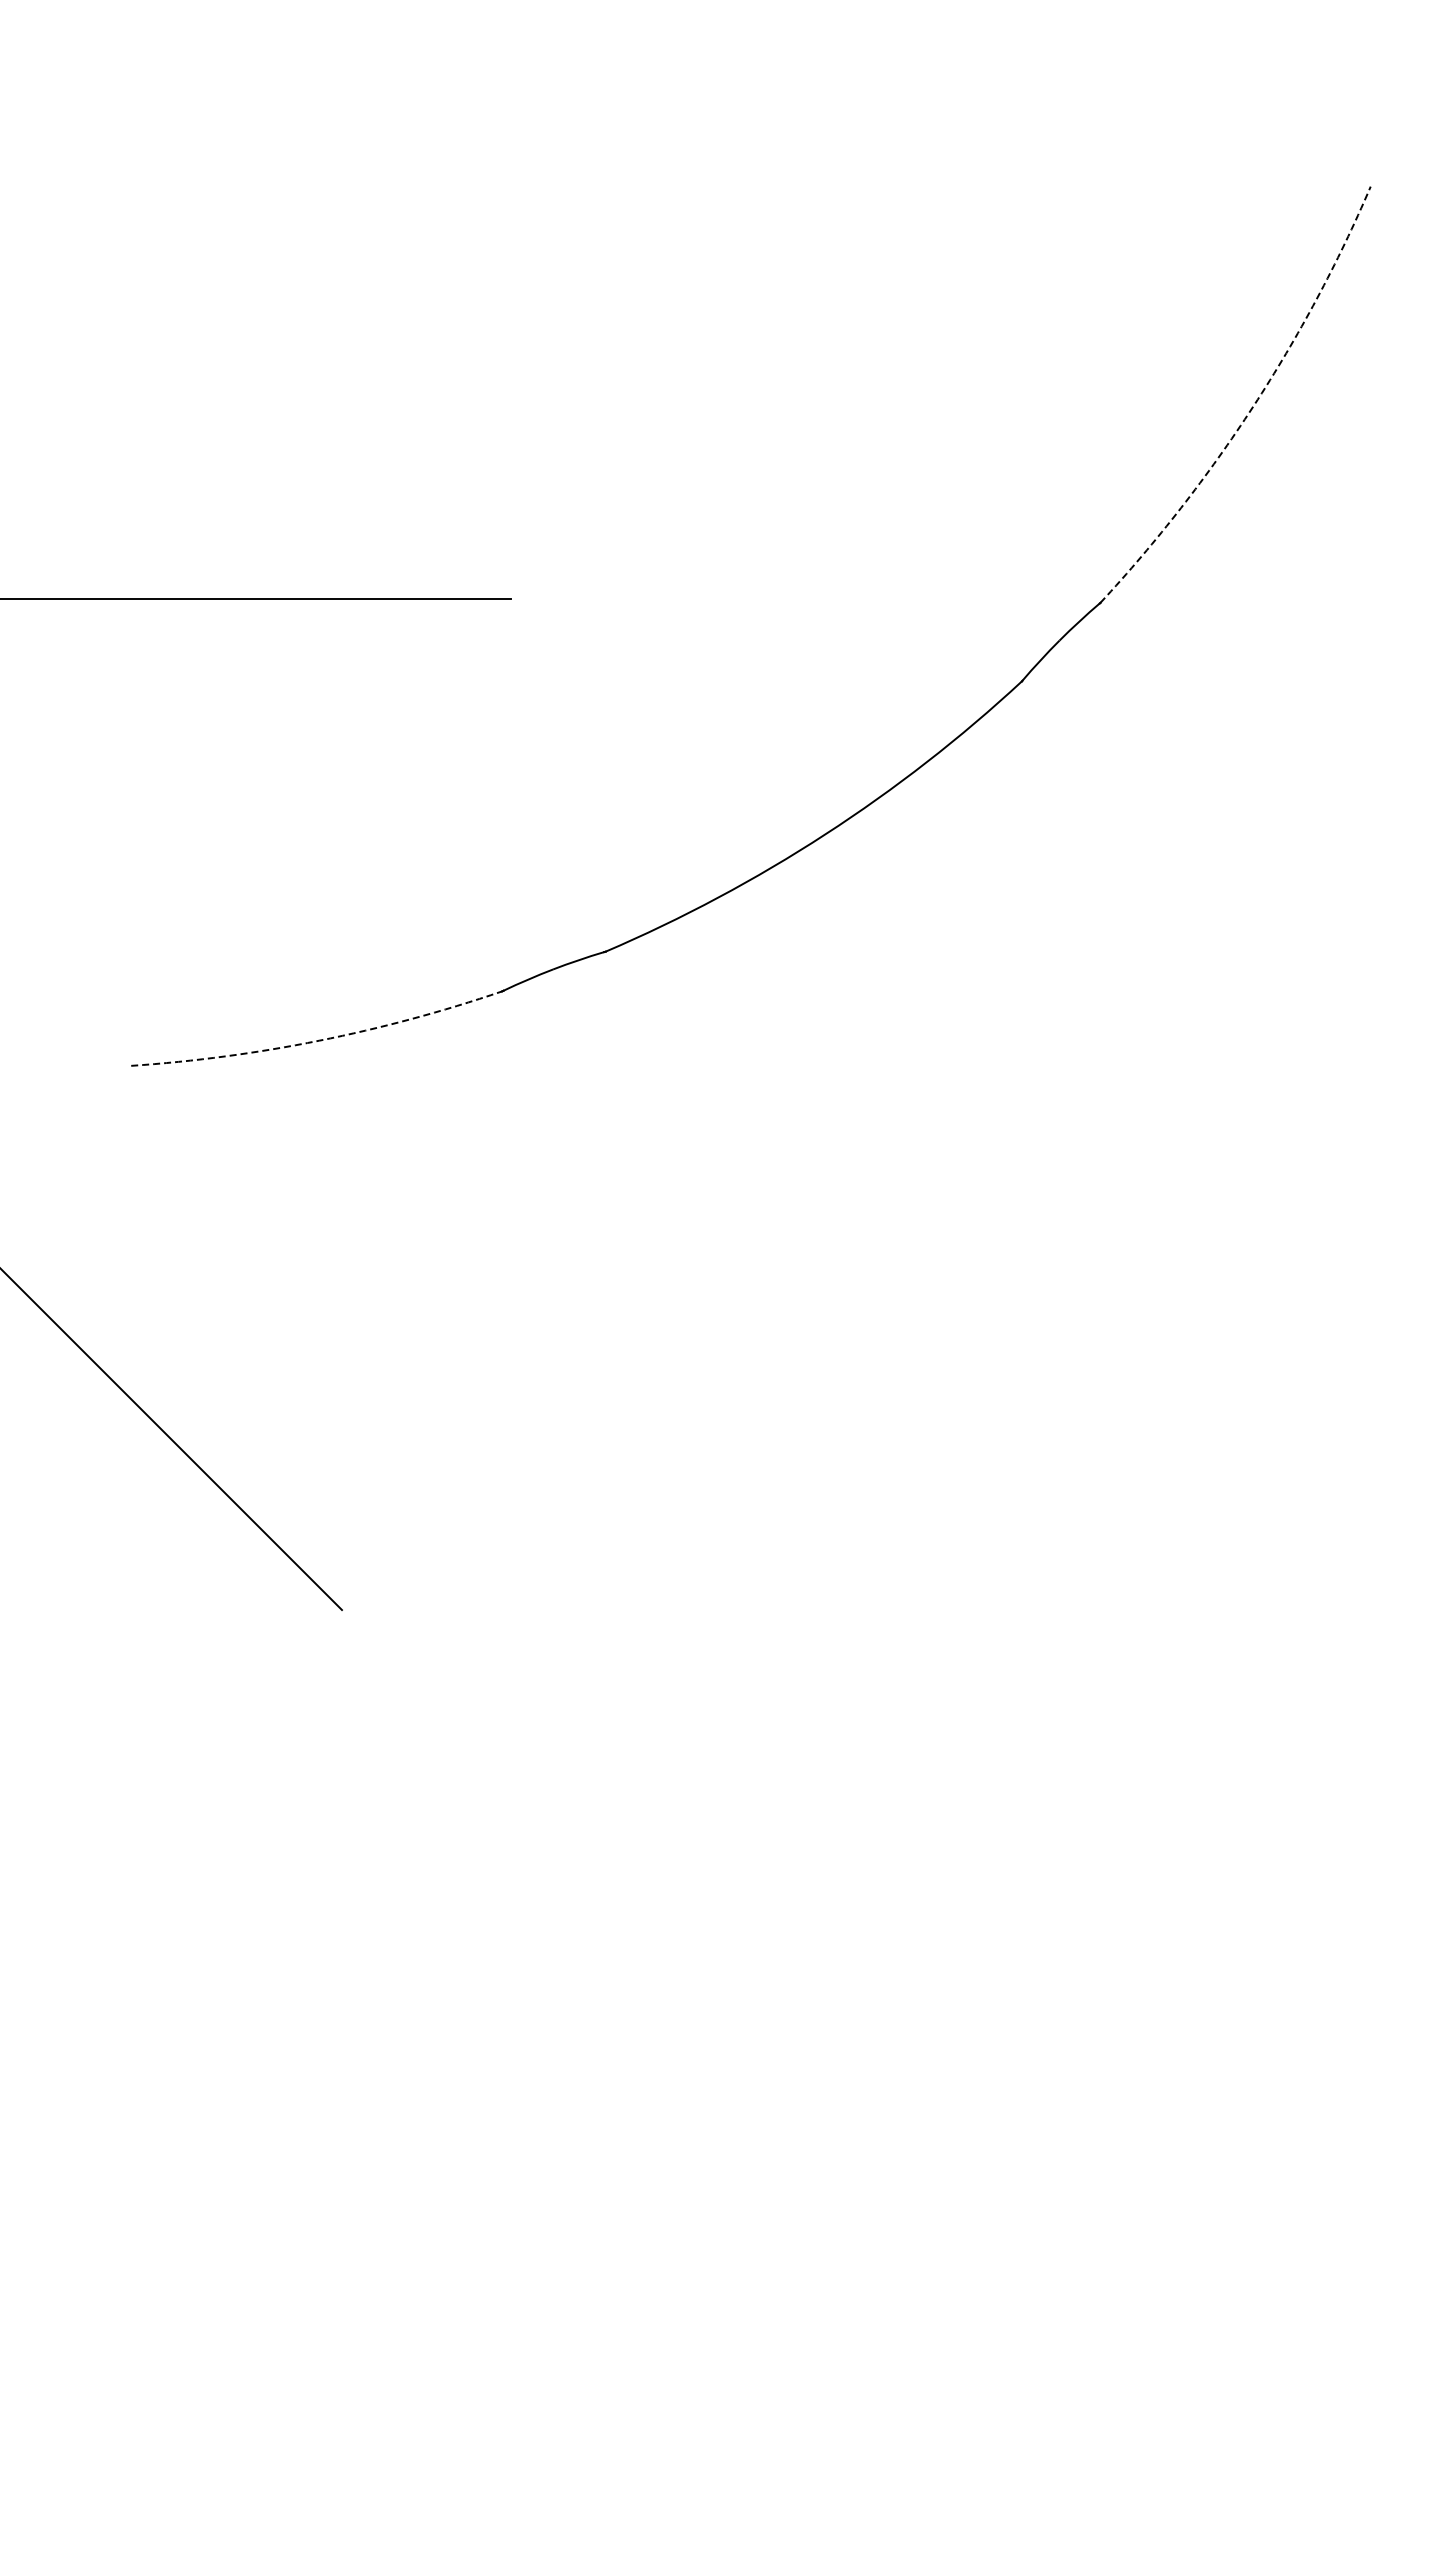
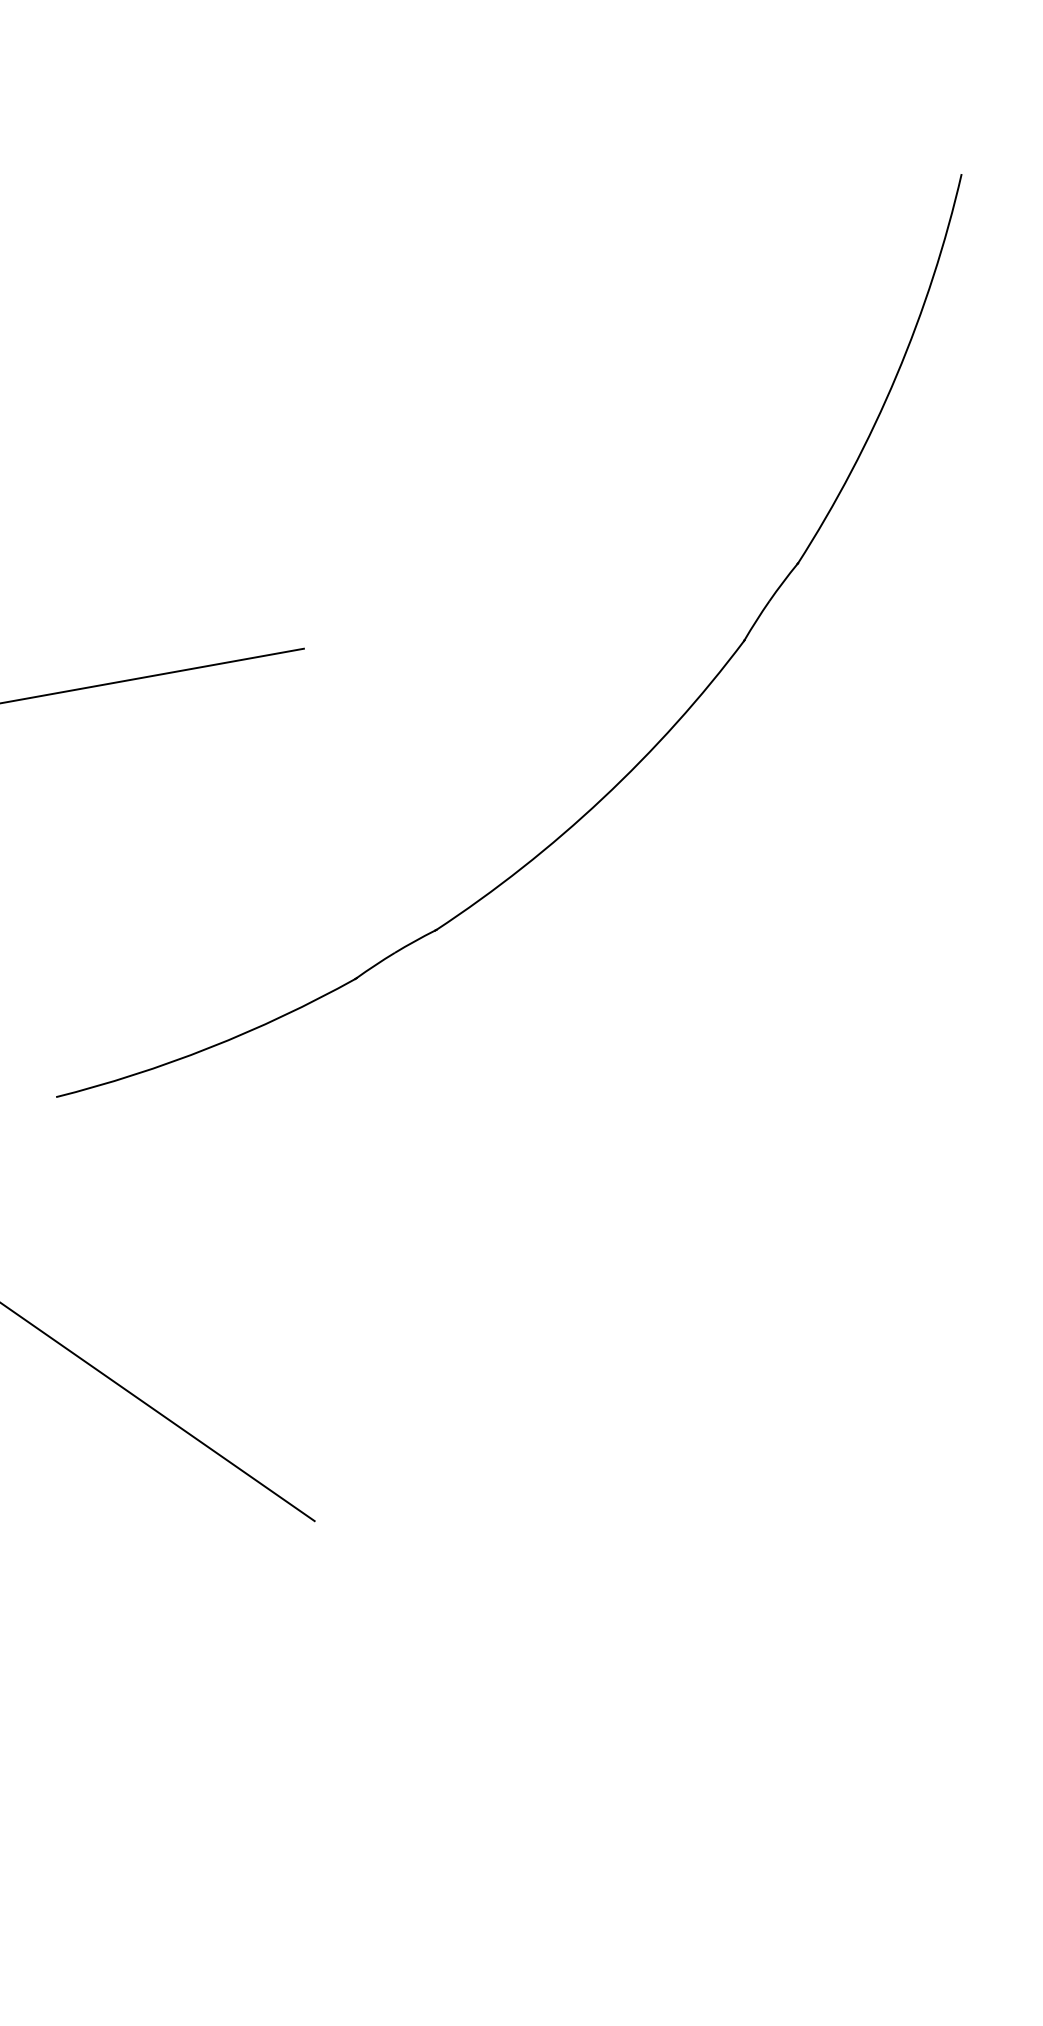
arc: (1253, 406) -> (896, 375), dashed -> solid
arc: (319, 1040) -> (209, 1047), dashed -> solid

